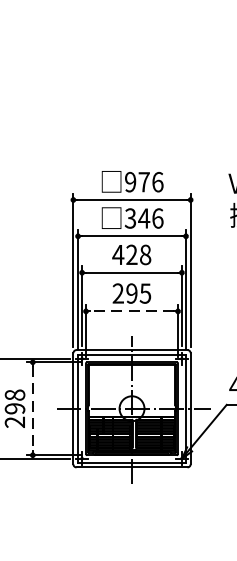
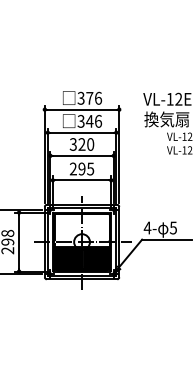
text: (129, 182) -> (80, 98), 976 -> 376
text: (131, 254) -> (81, 144), 428 -> 320
line: (132, 311) -> (82, 180), dashed -> solid
line: (33, 409) -> (19, 242), dashed -> solid

